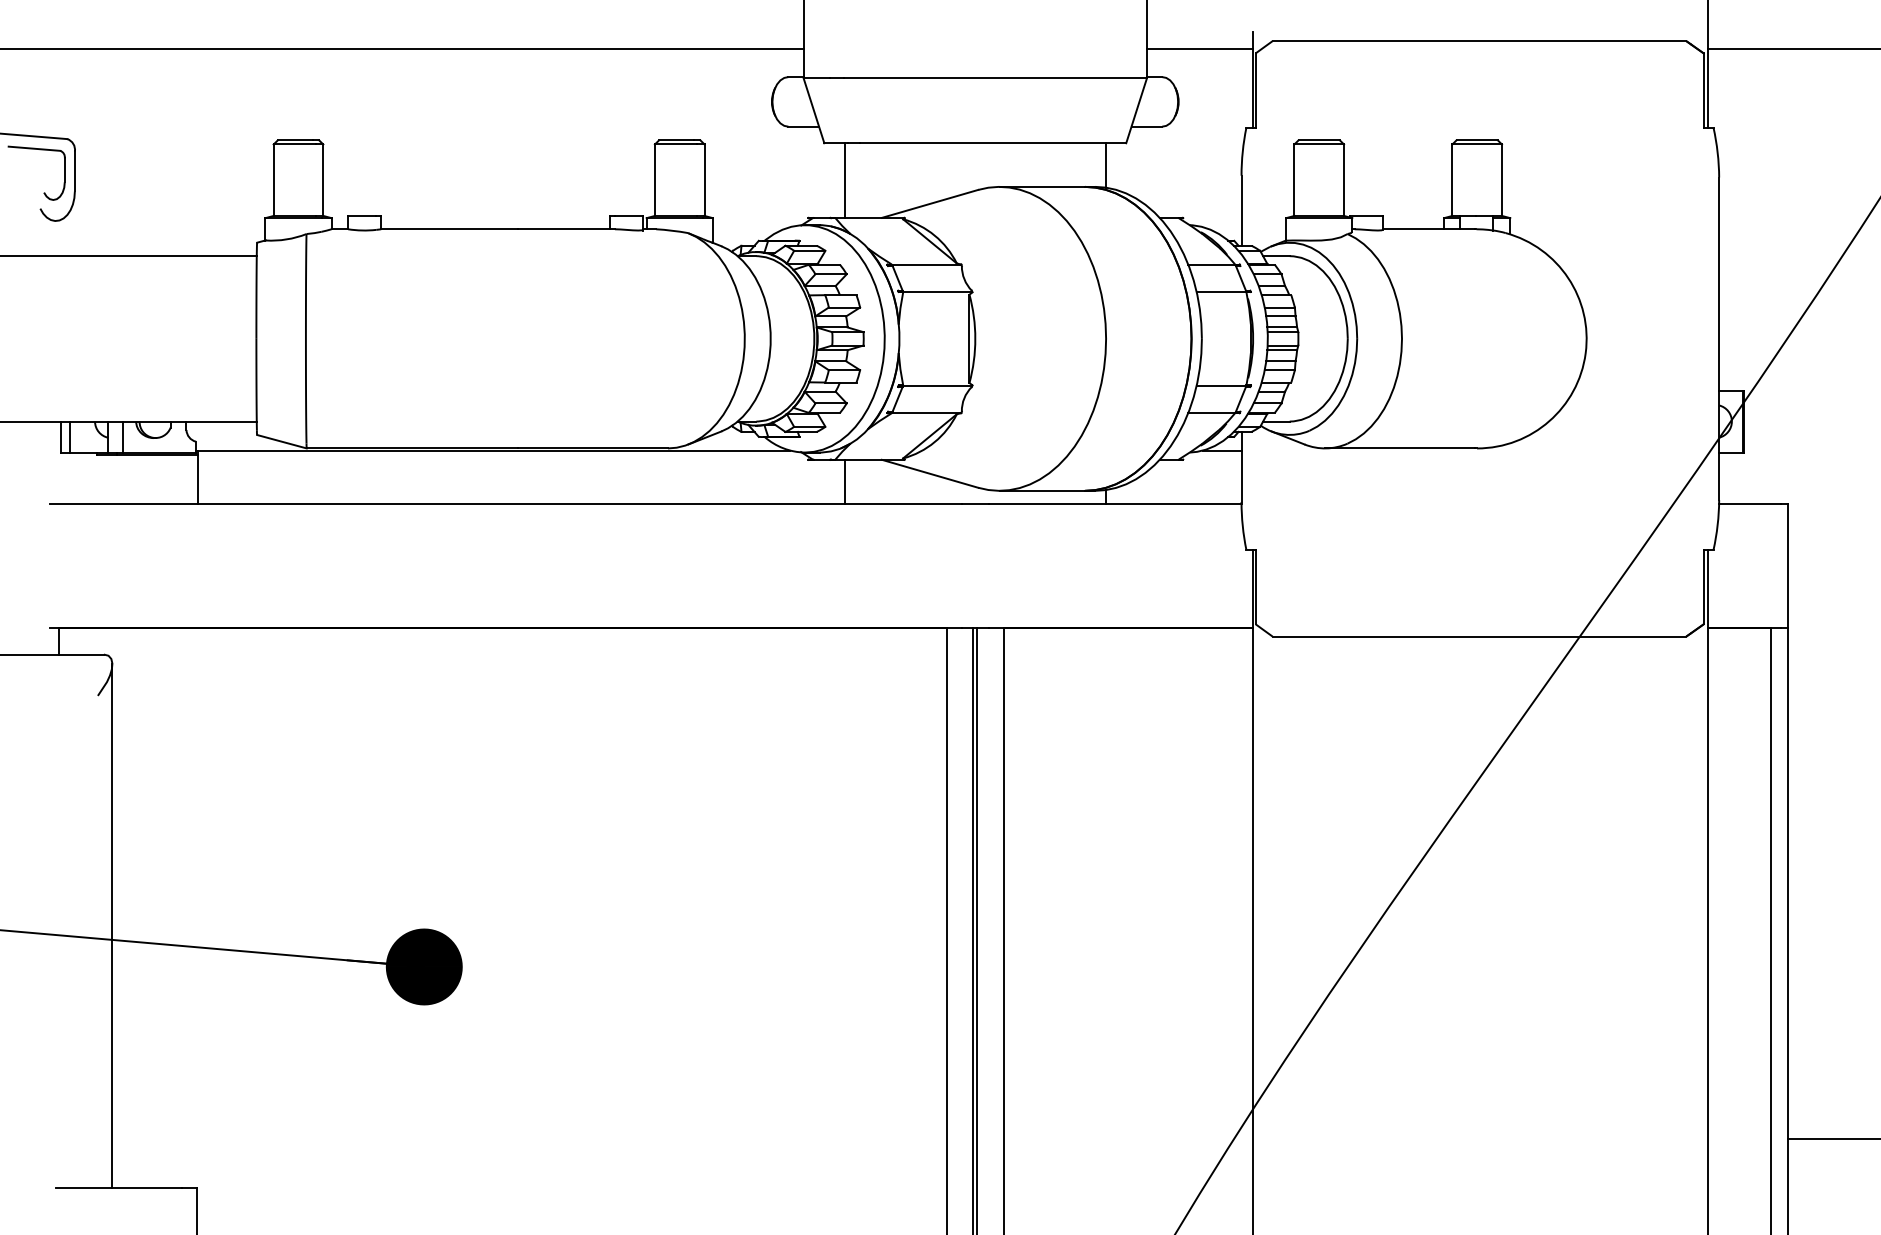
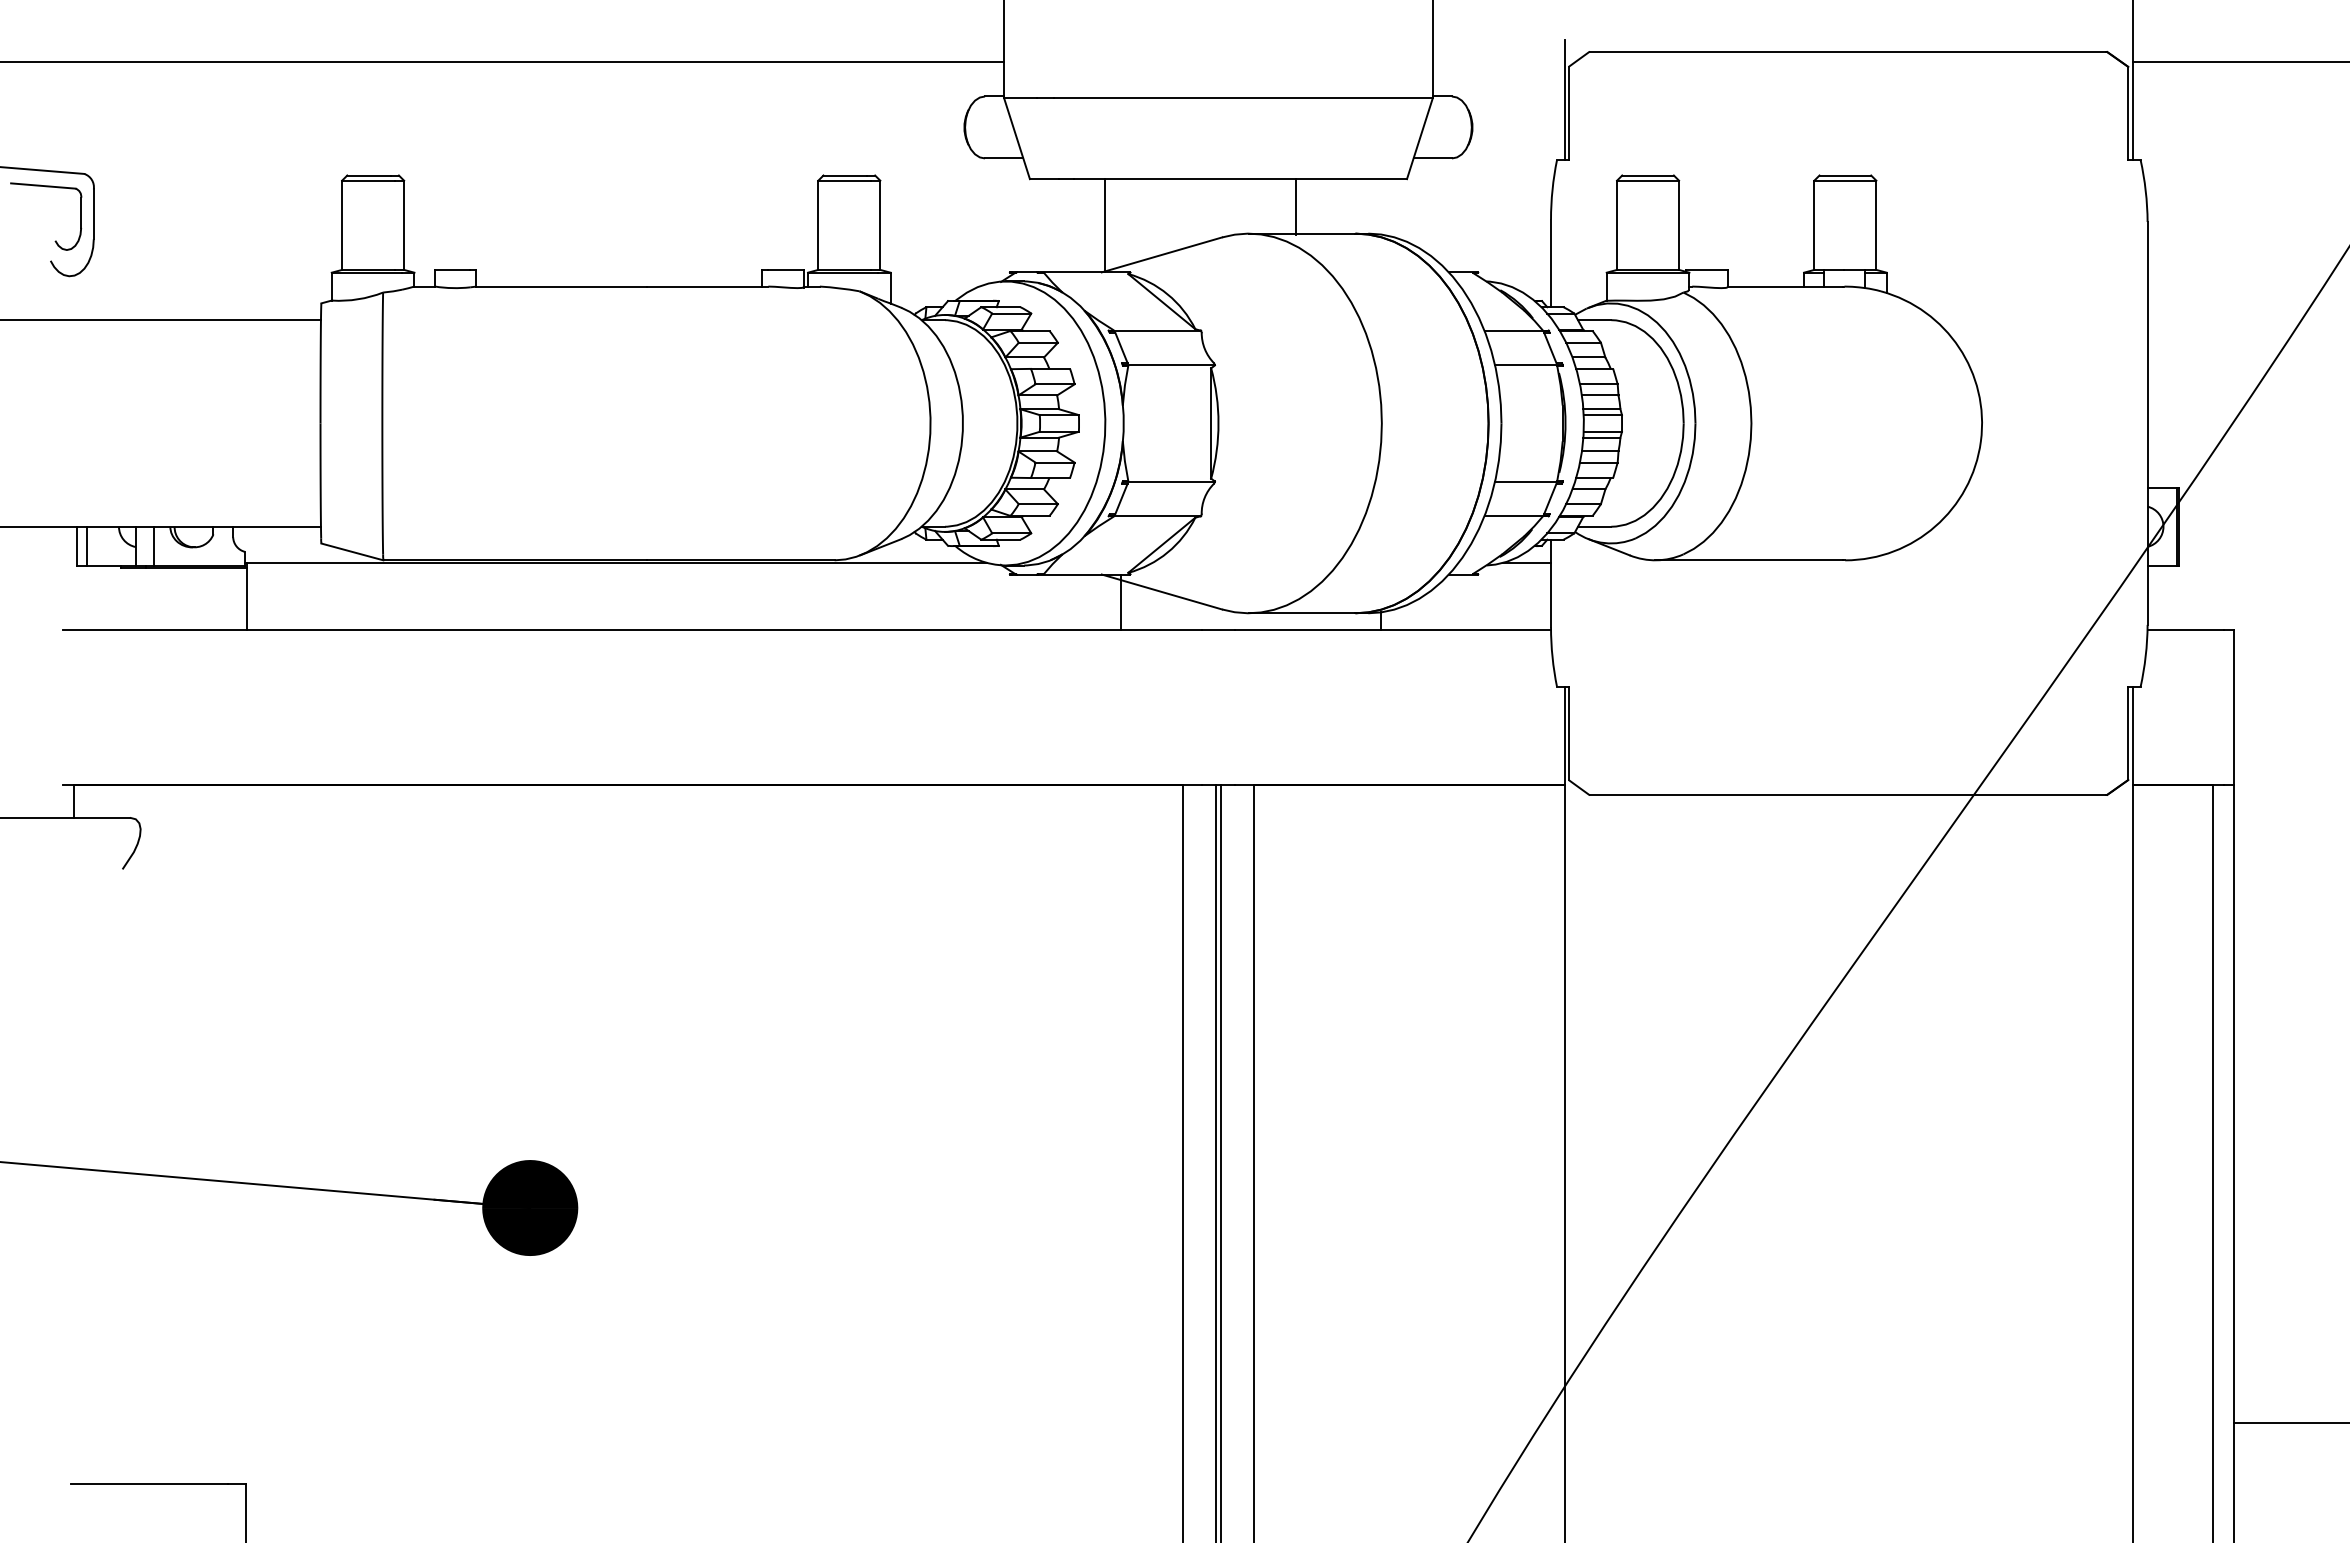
line: (1199, 49) -> (1498, 61), removed
line: (1105, 165) -> (1296, 206), moved
line: (844, 180) -> (1104, 225), moved
line: (844, 482) -> (1120, 602), moved
line: (112, 926) -> (140, 1157), removed

